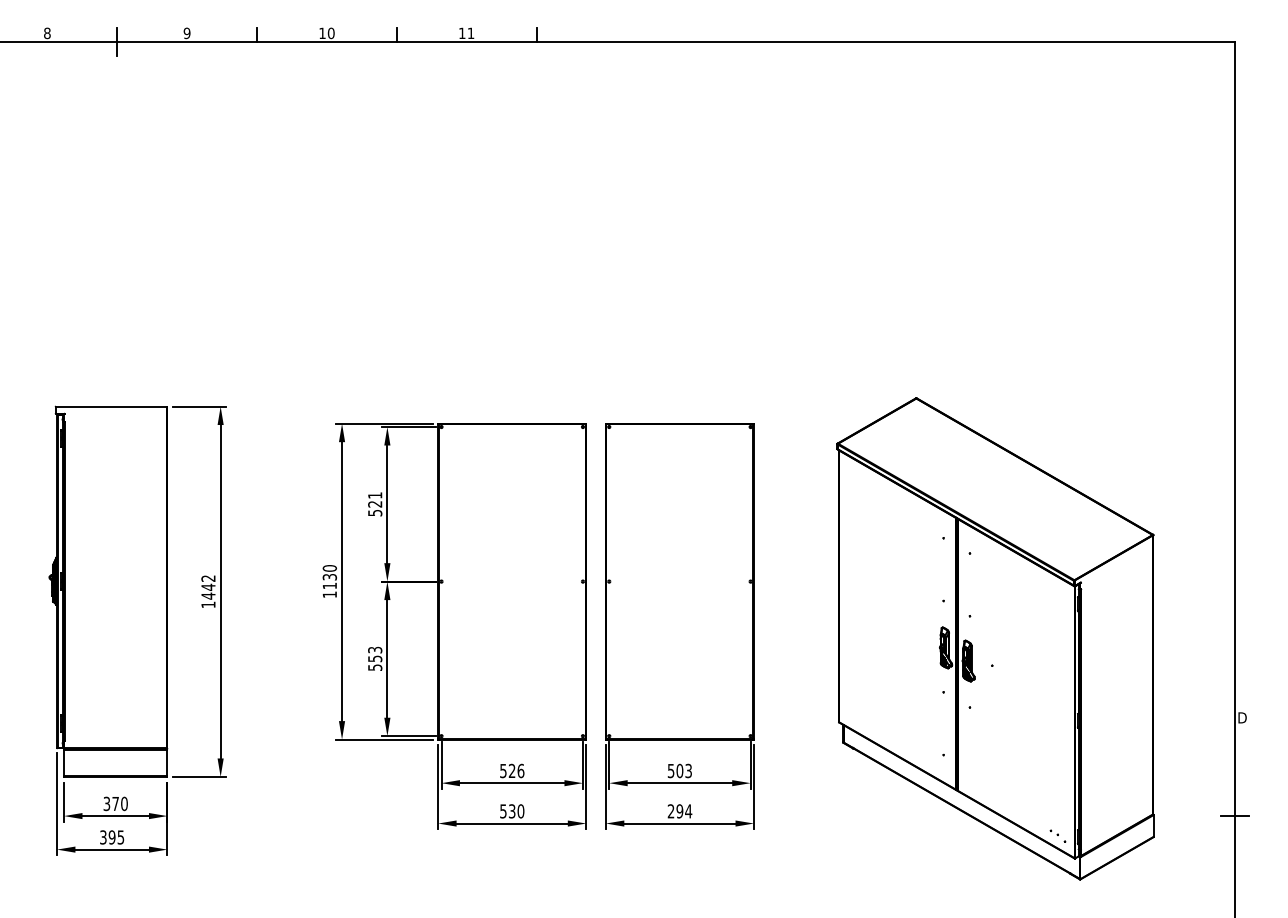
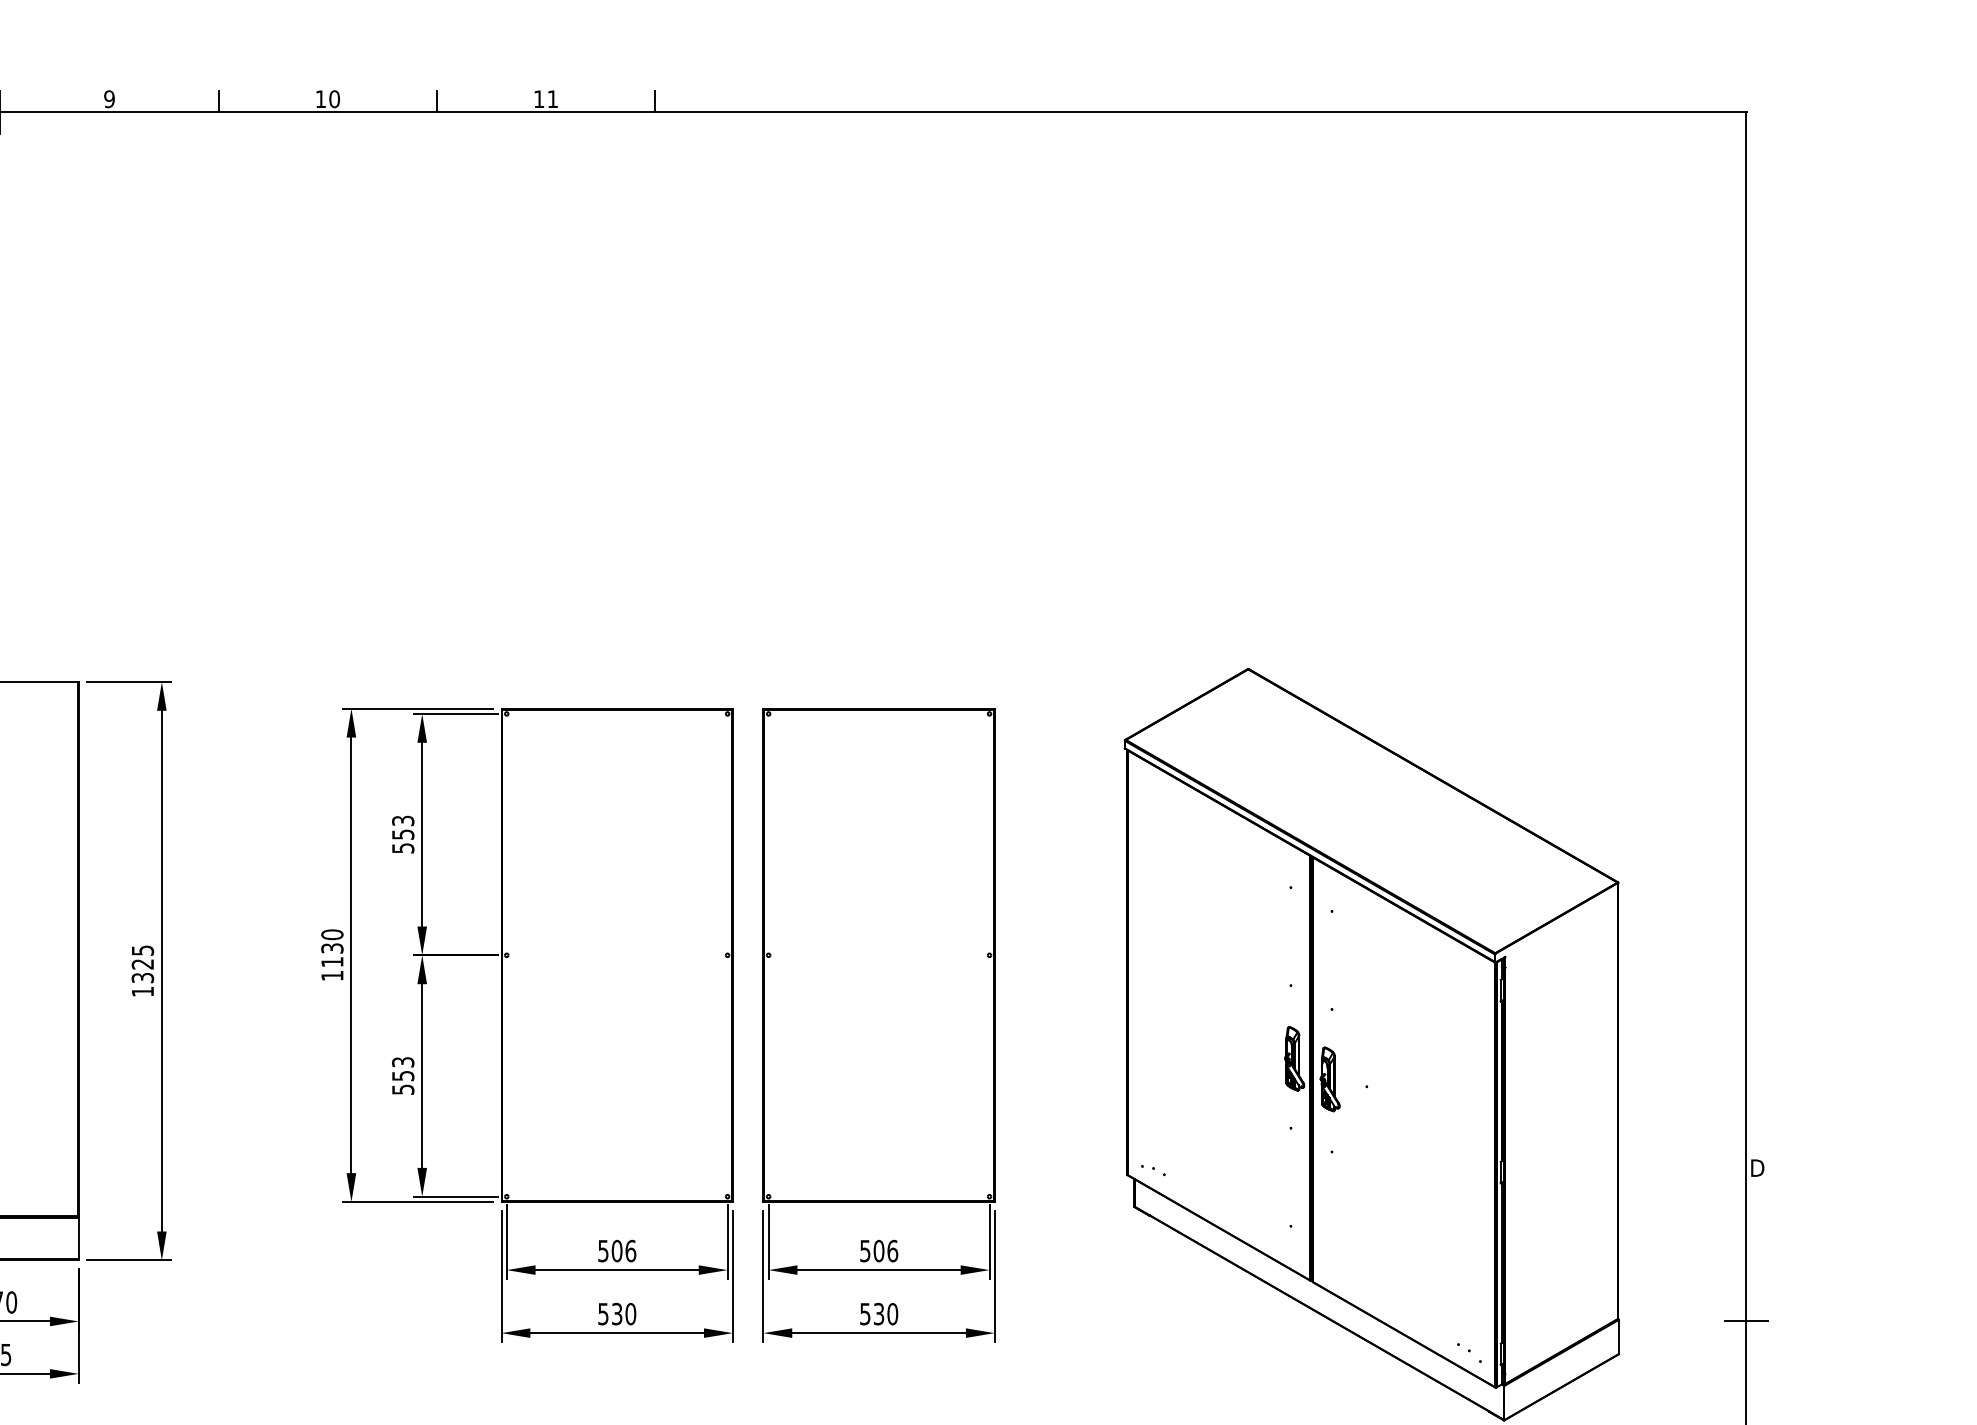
text: (375, 499) -> (403, 827), 521 -> 553
text: (208, 587) -> (142, 964), 1442 -> 1325
part: (855, 719) -> (1153, 1170), added
text: (511, 770) -> (616, 1250), 526 -> 506
text: (688, 770) -> (892, 1250), 503 -> 506
text: (679, 811) -> (878, 1314), 294 -> 530

